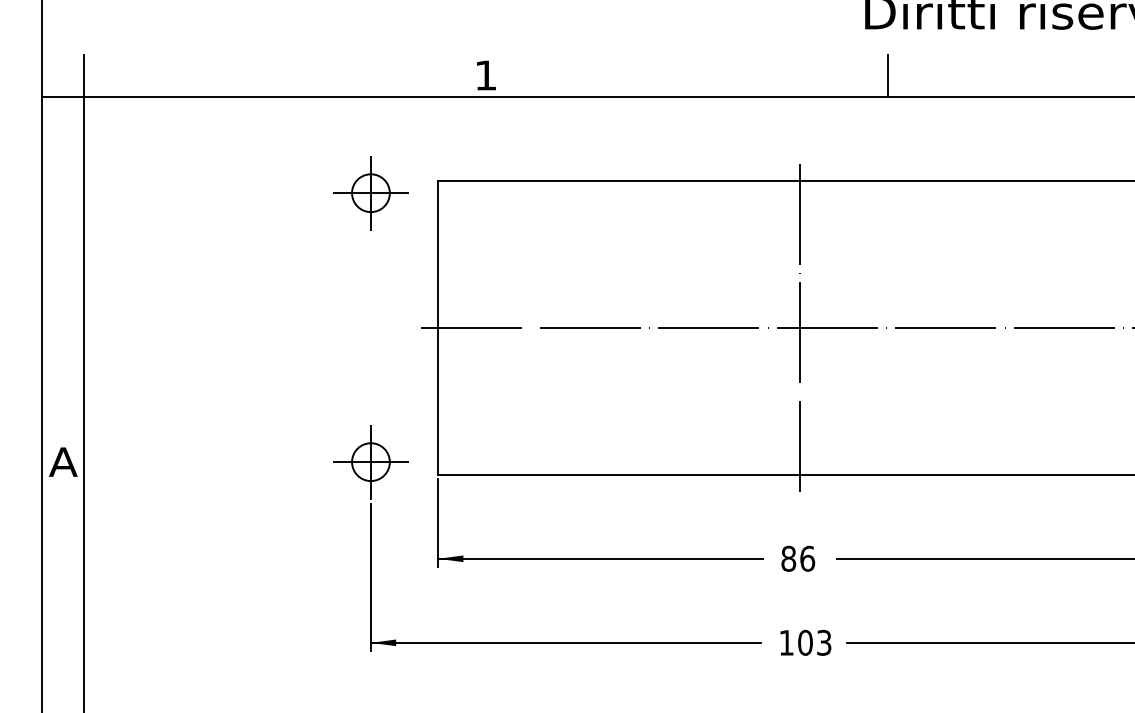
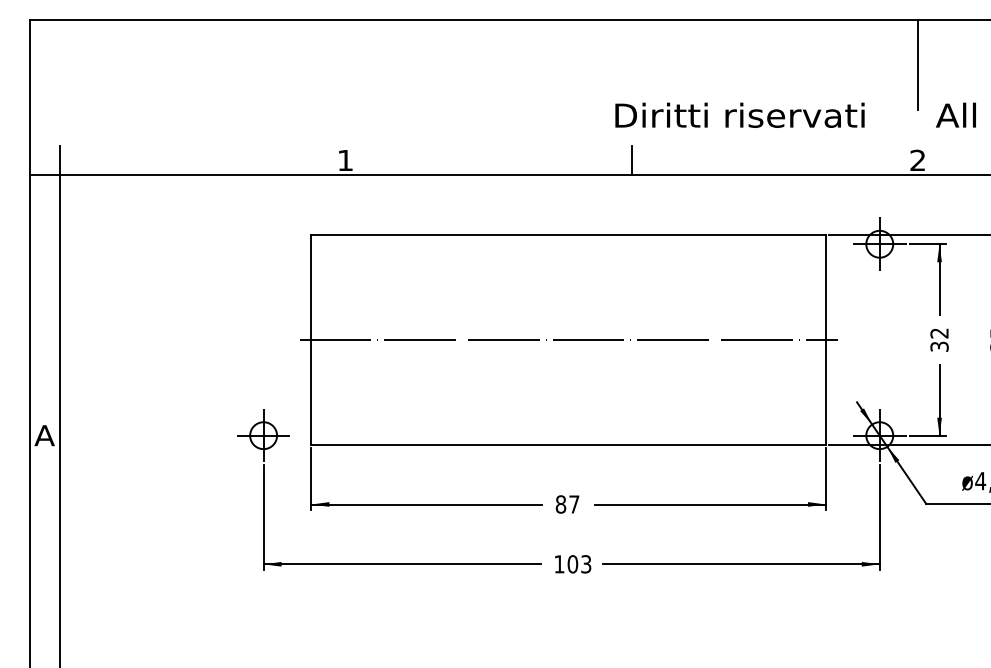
part: (370, 192) -> (263, 243), removed
line: (799, 327) -> (568, 339), removed
text: (807, 558) -> (574, 504), 86 -> 87

